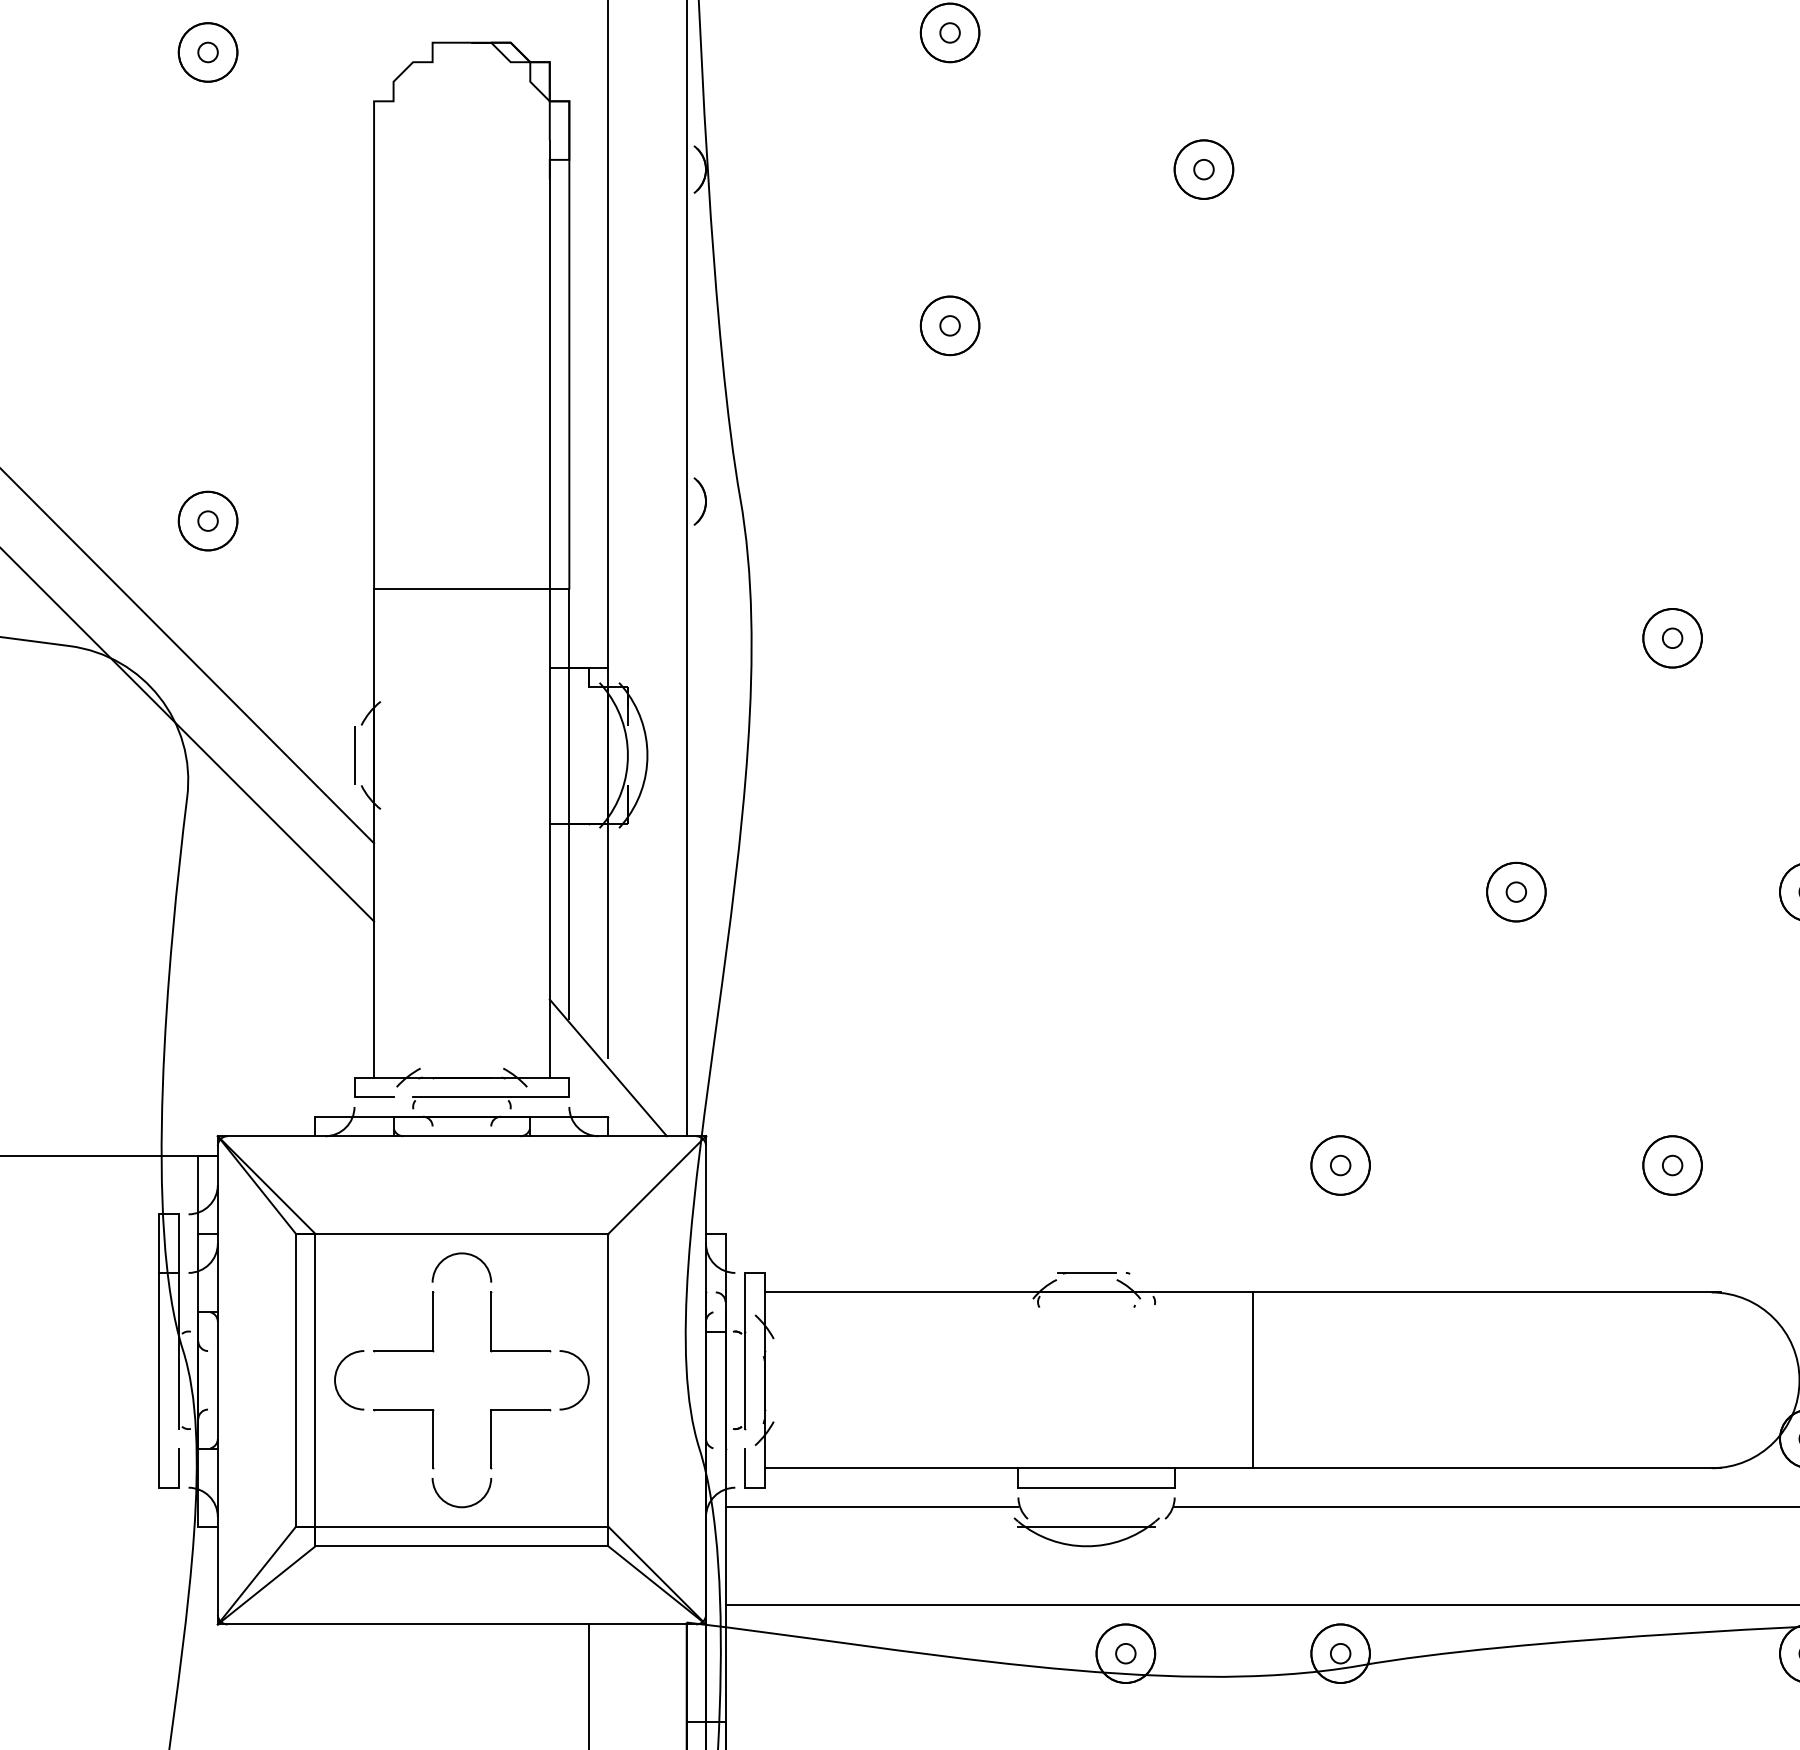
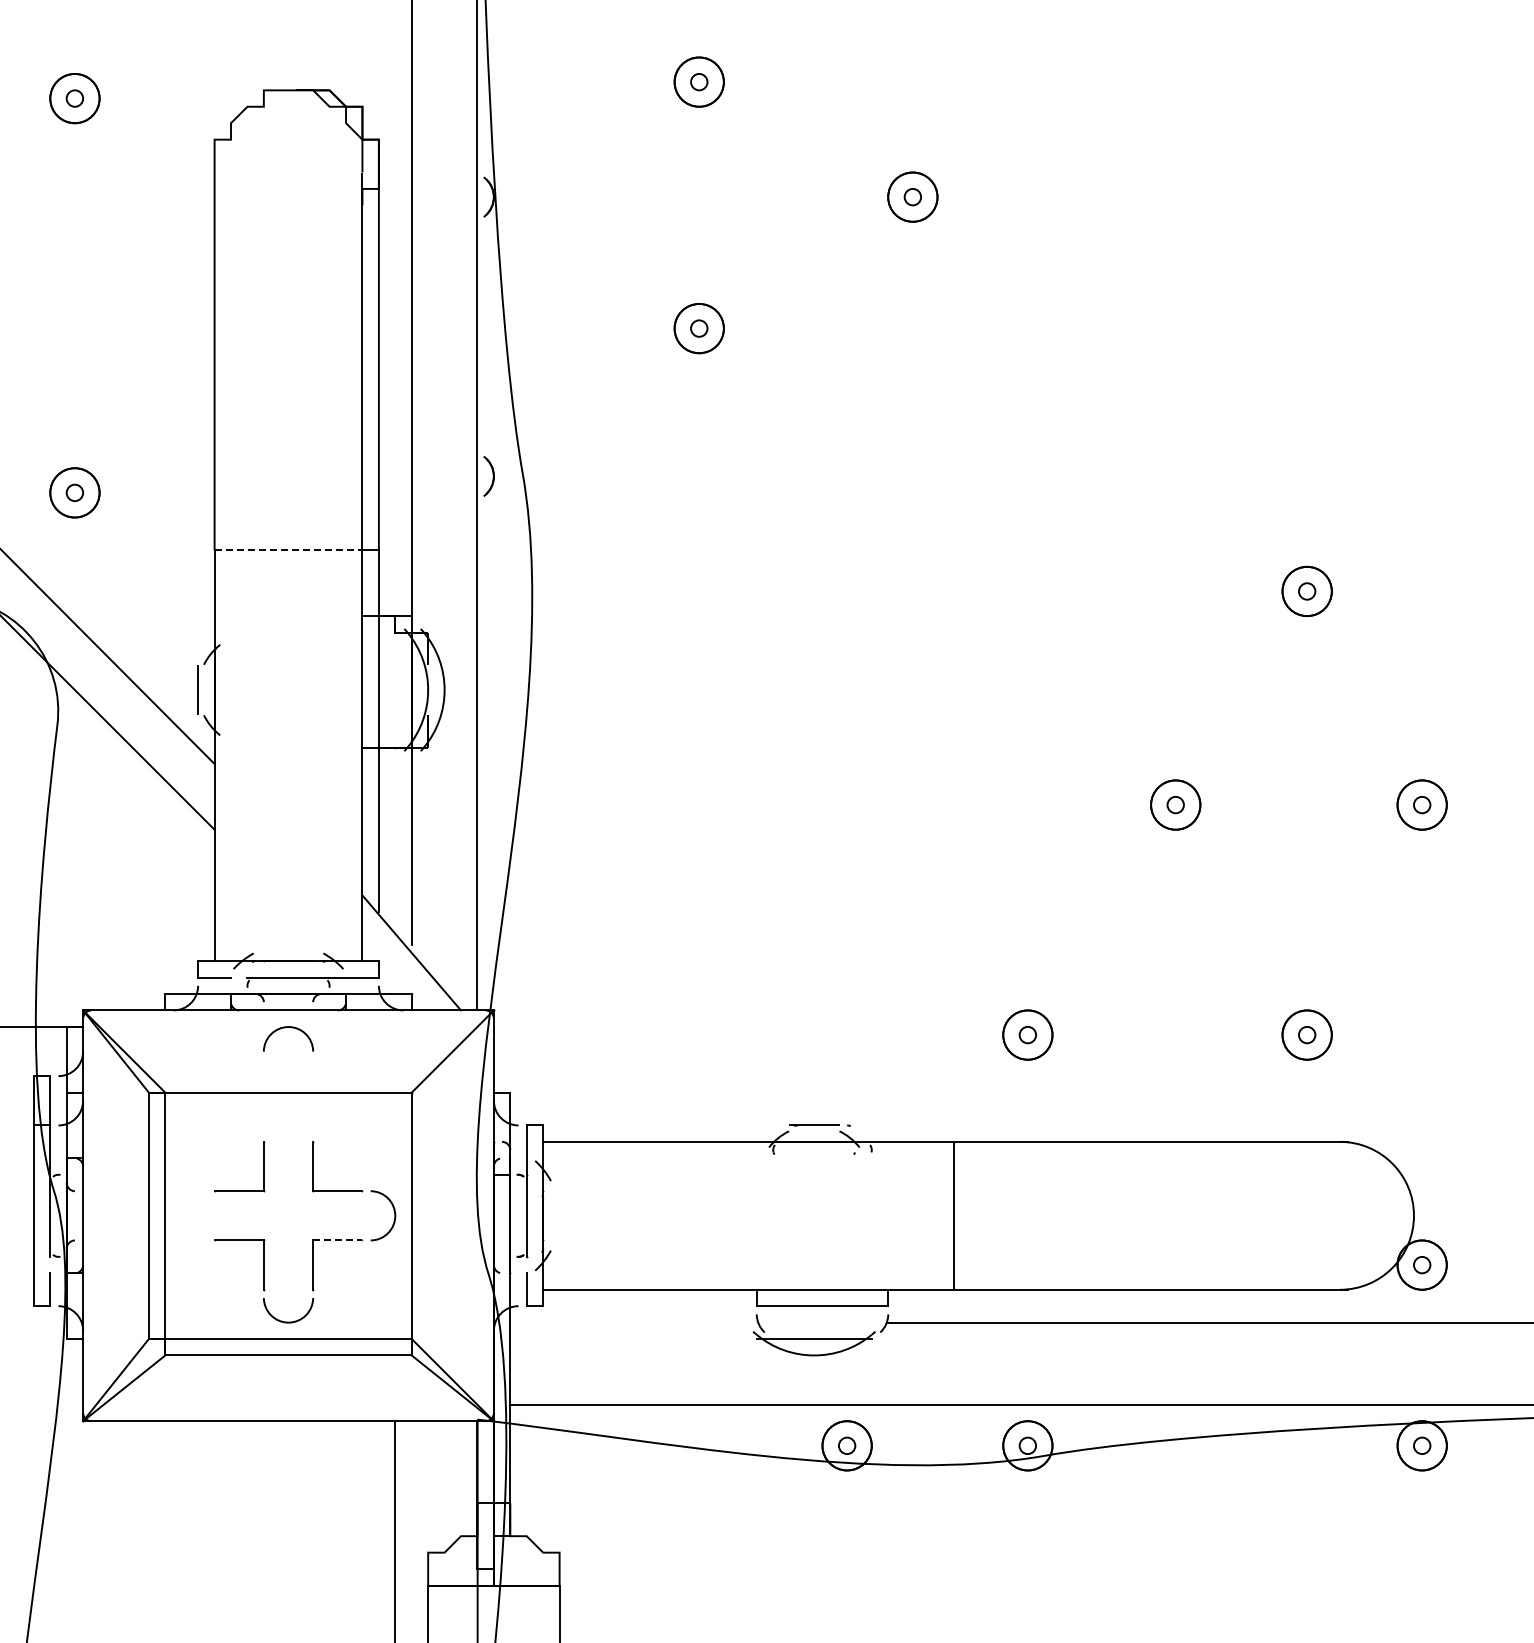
line: (461, 589) -> (288, 550), solid -> dashed
curve: (458, 1255) -> (285, 1028), moved
curve: (337, 1375) -> (183, 1211), removed
line: (520, 1409) -> (337, 1240), solid -> dashed
line: (871, 1507) -> (633, 1322), removed

